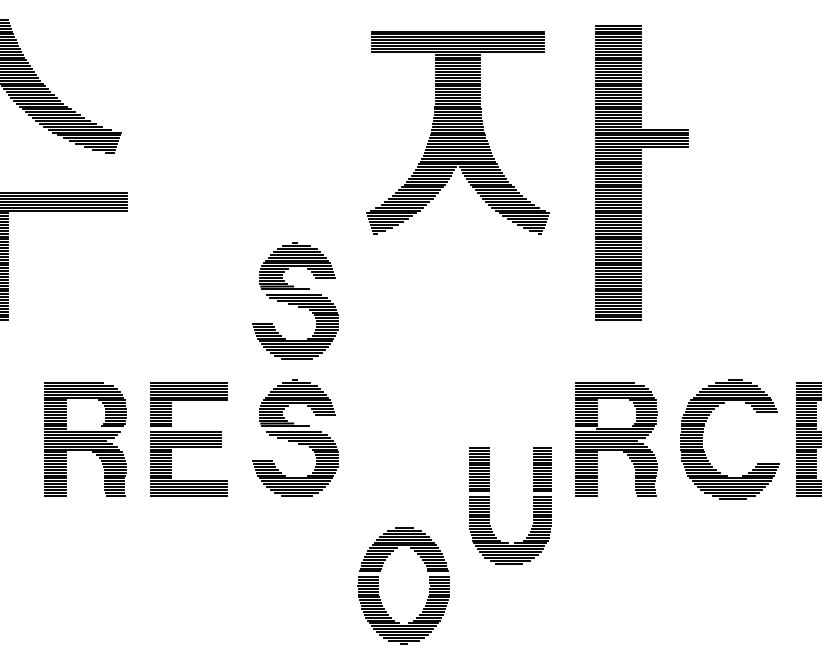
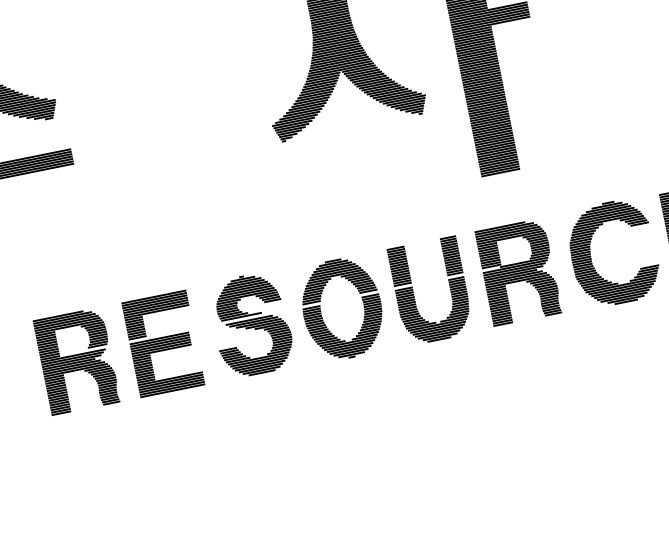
part: (295, 300) -> (228, 210), removed
part: (489, 505) -> (413, 294), moved
part: (378, 585) -> (321, 312), moved

